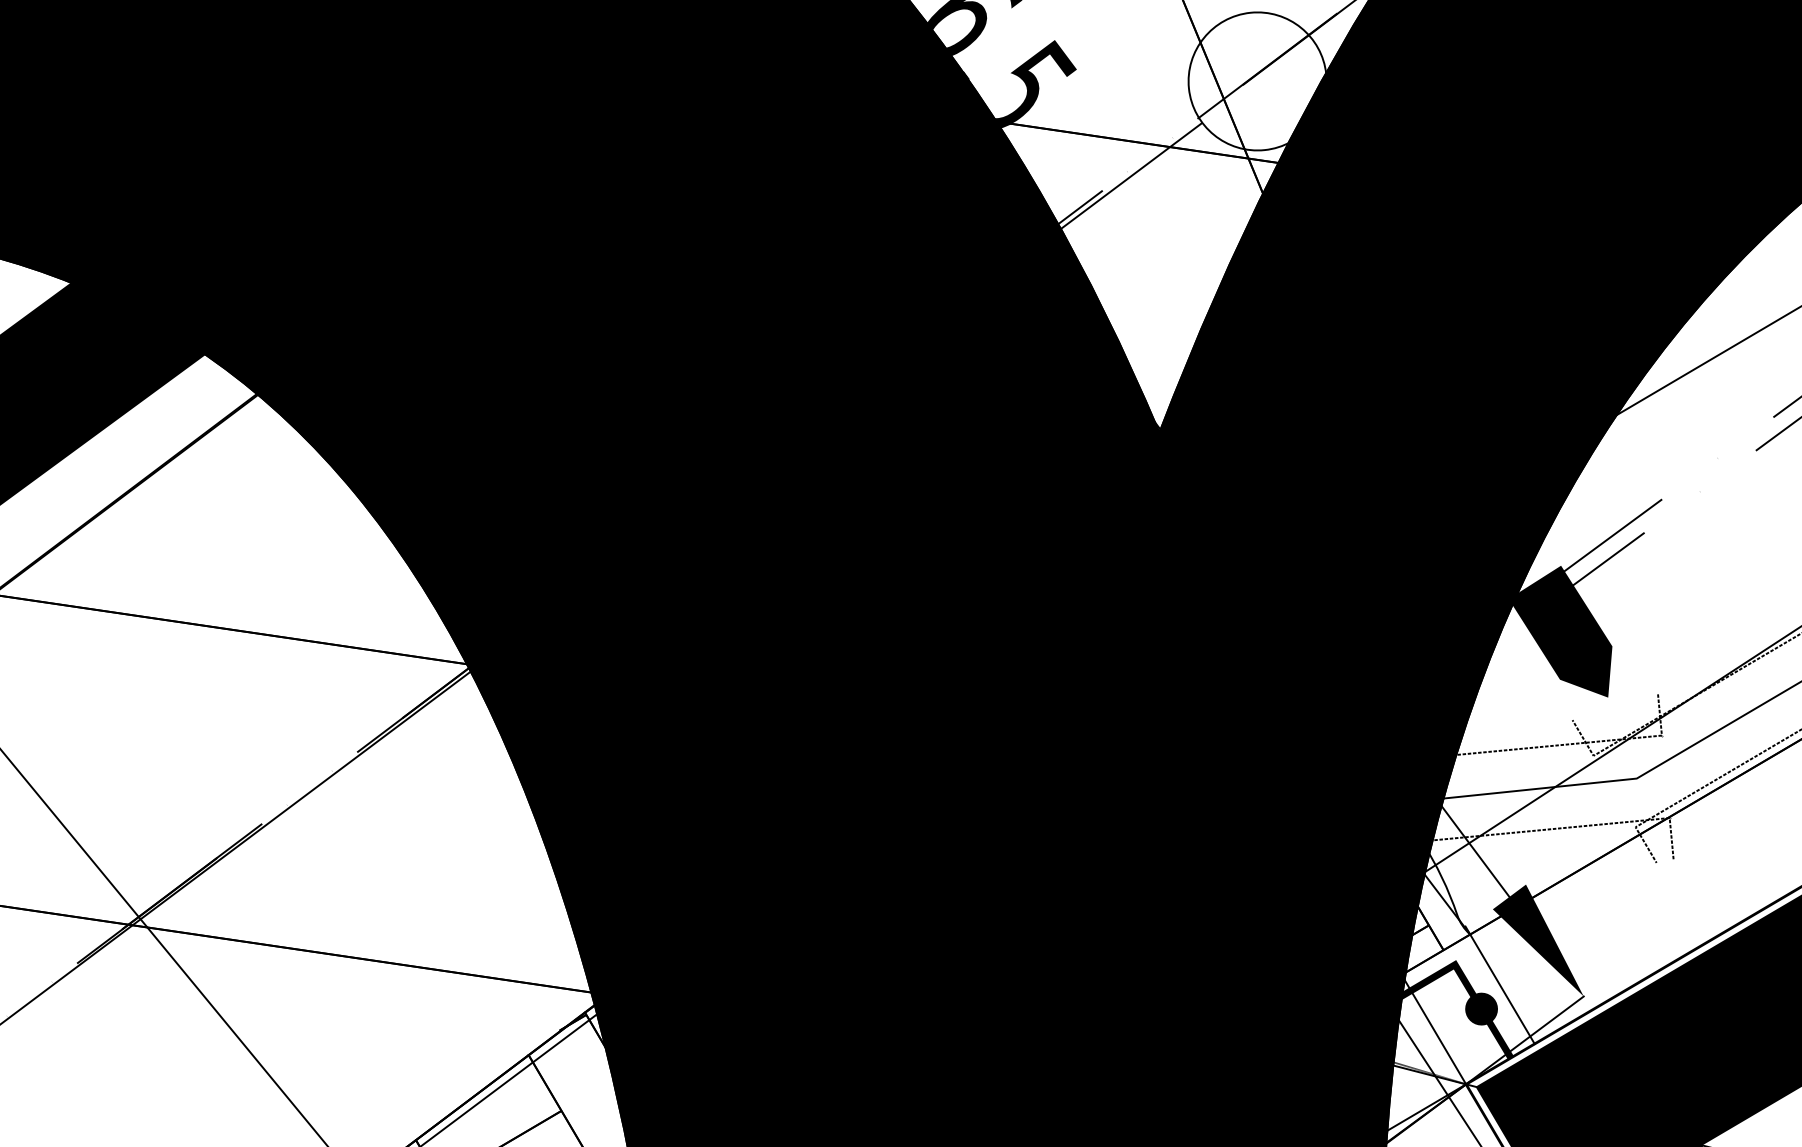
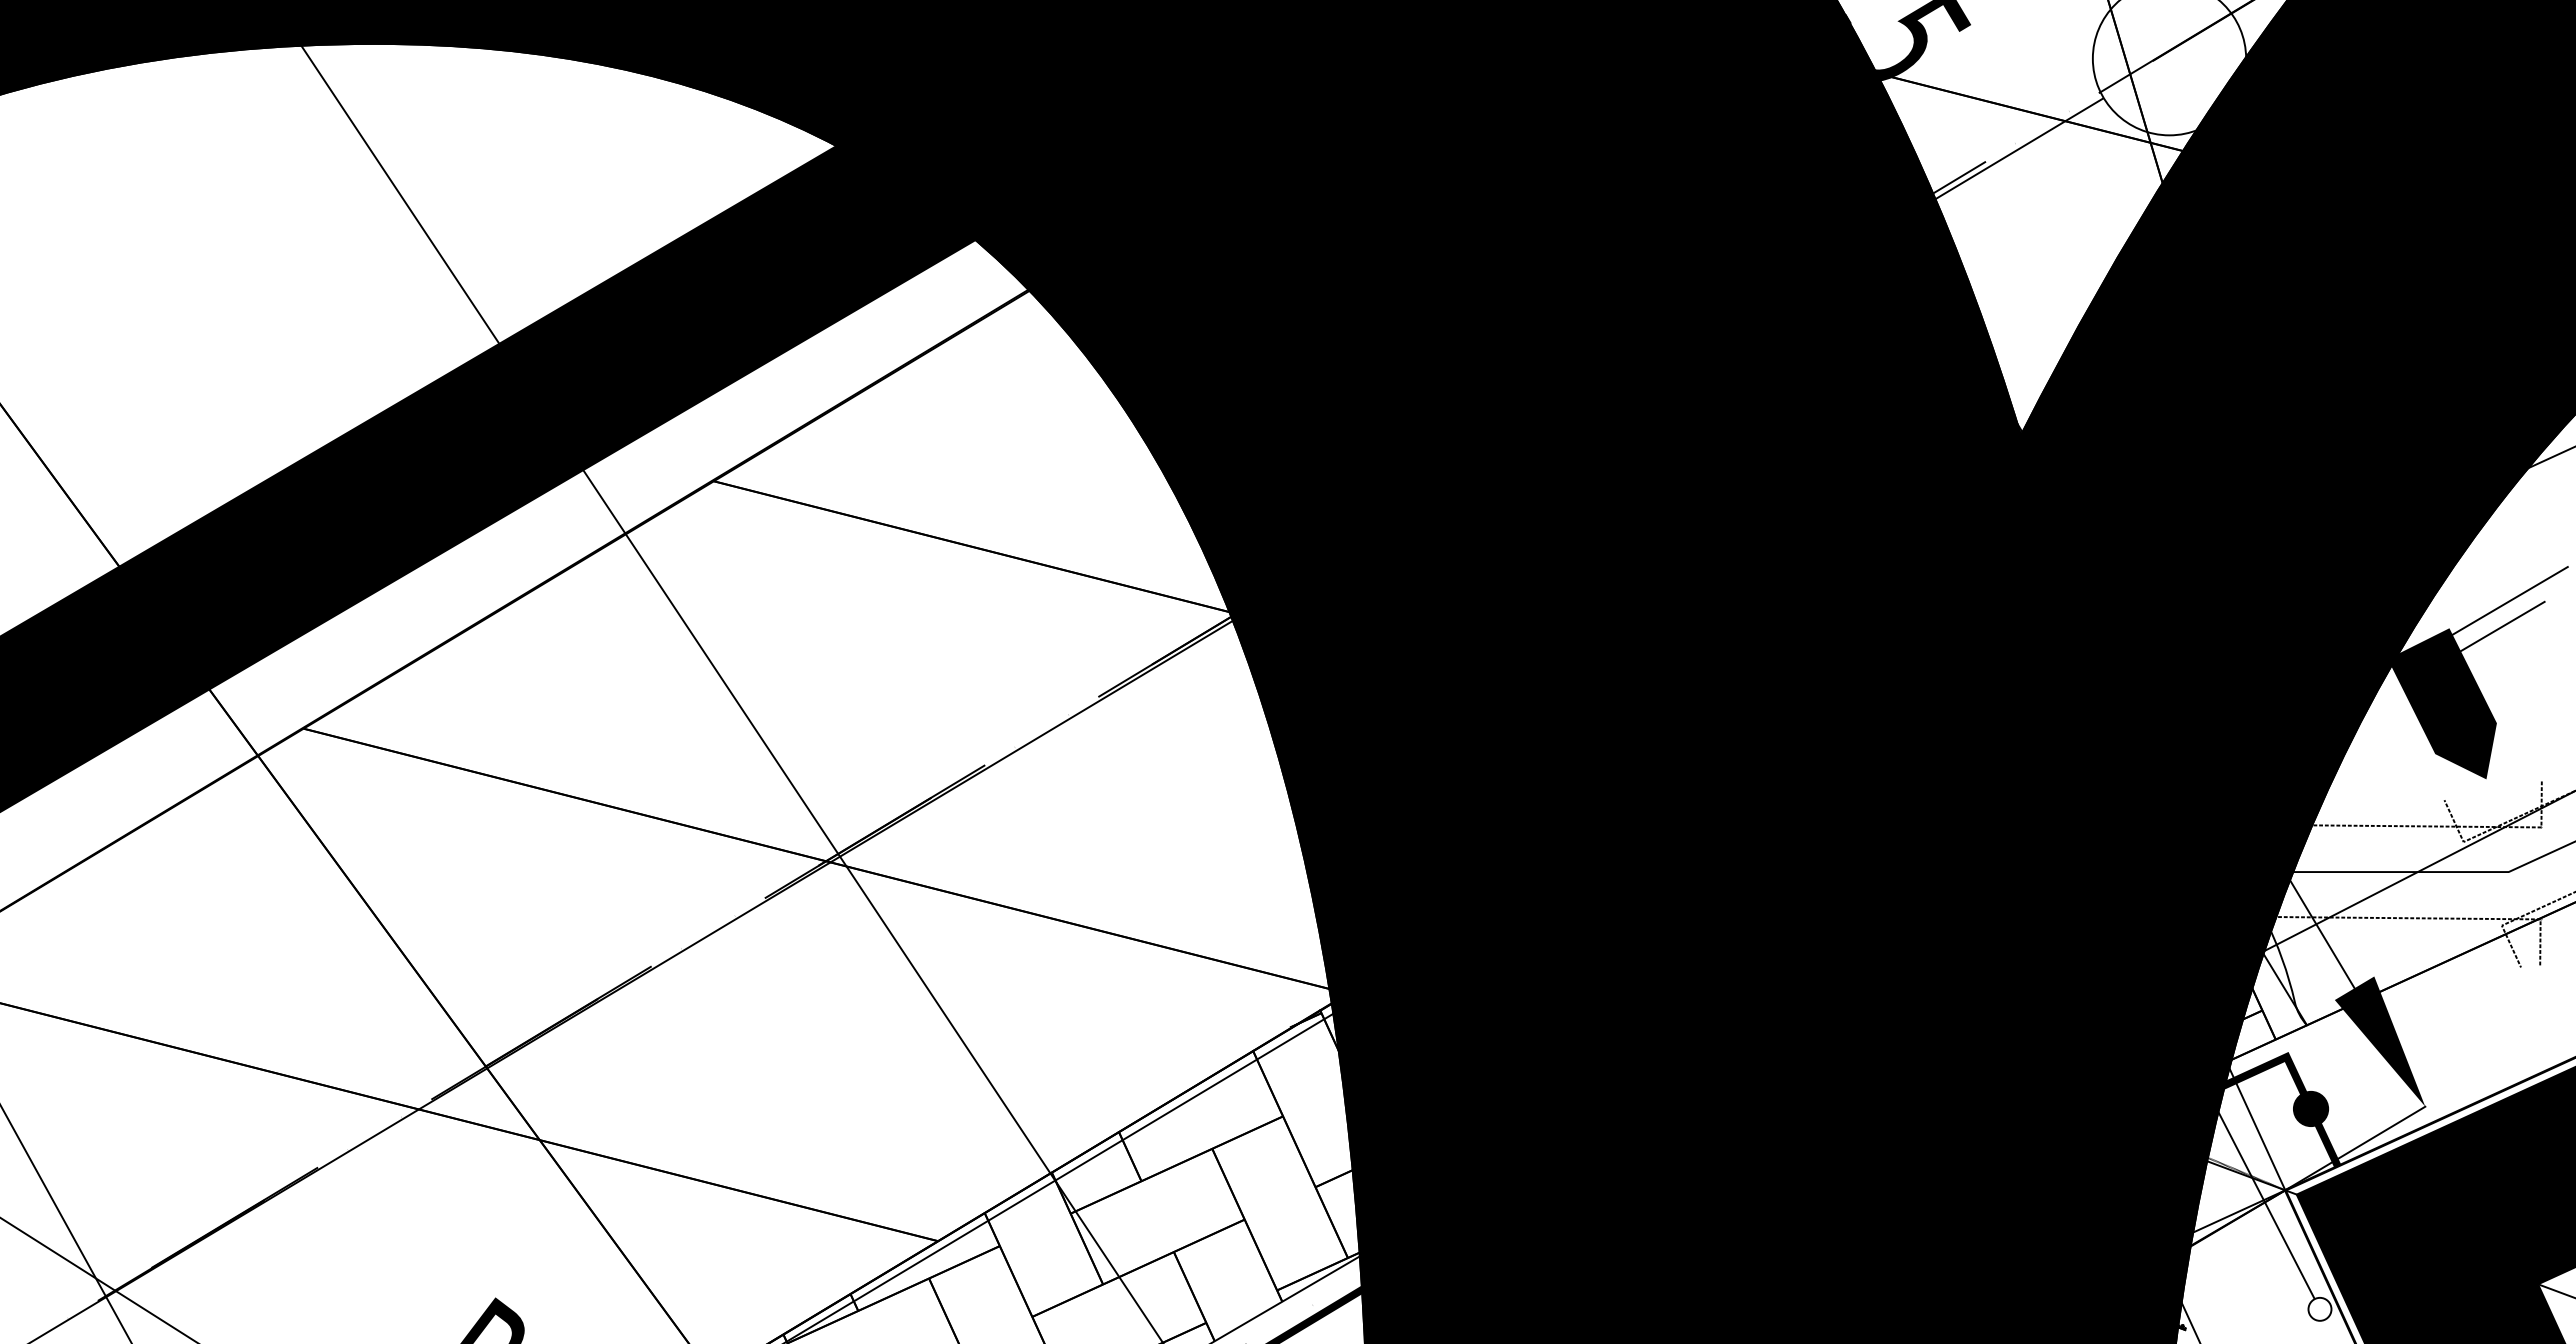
line: (1499, 985) -> (2333, 1084), removed

